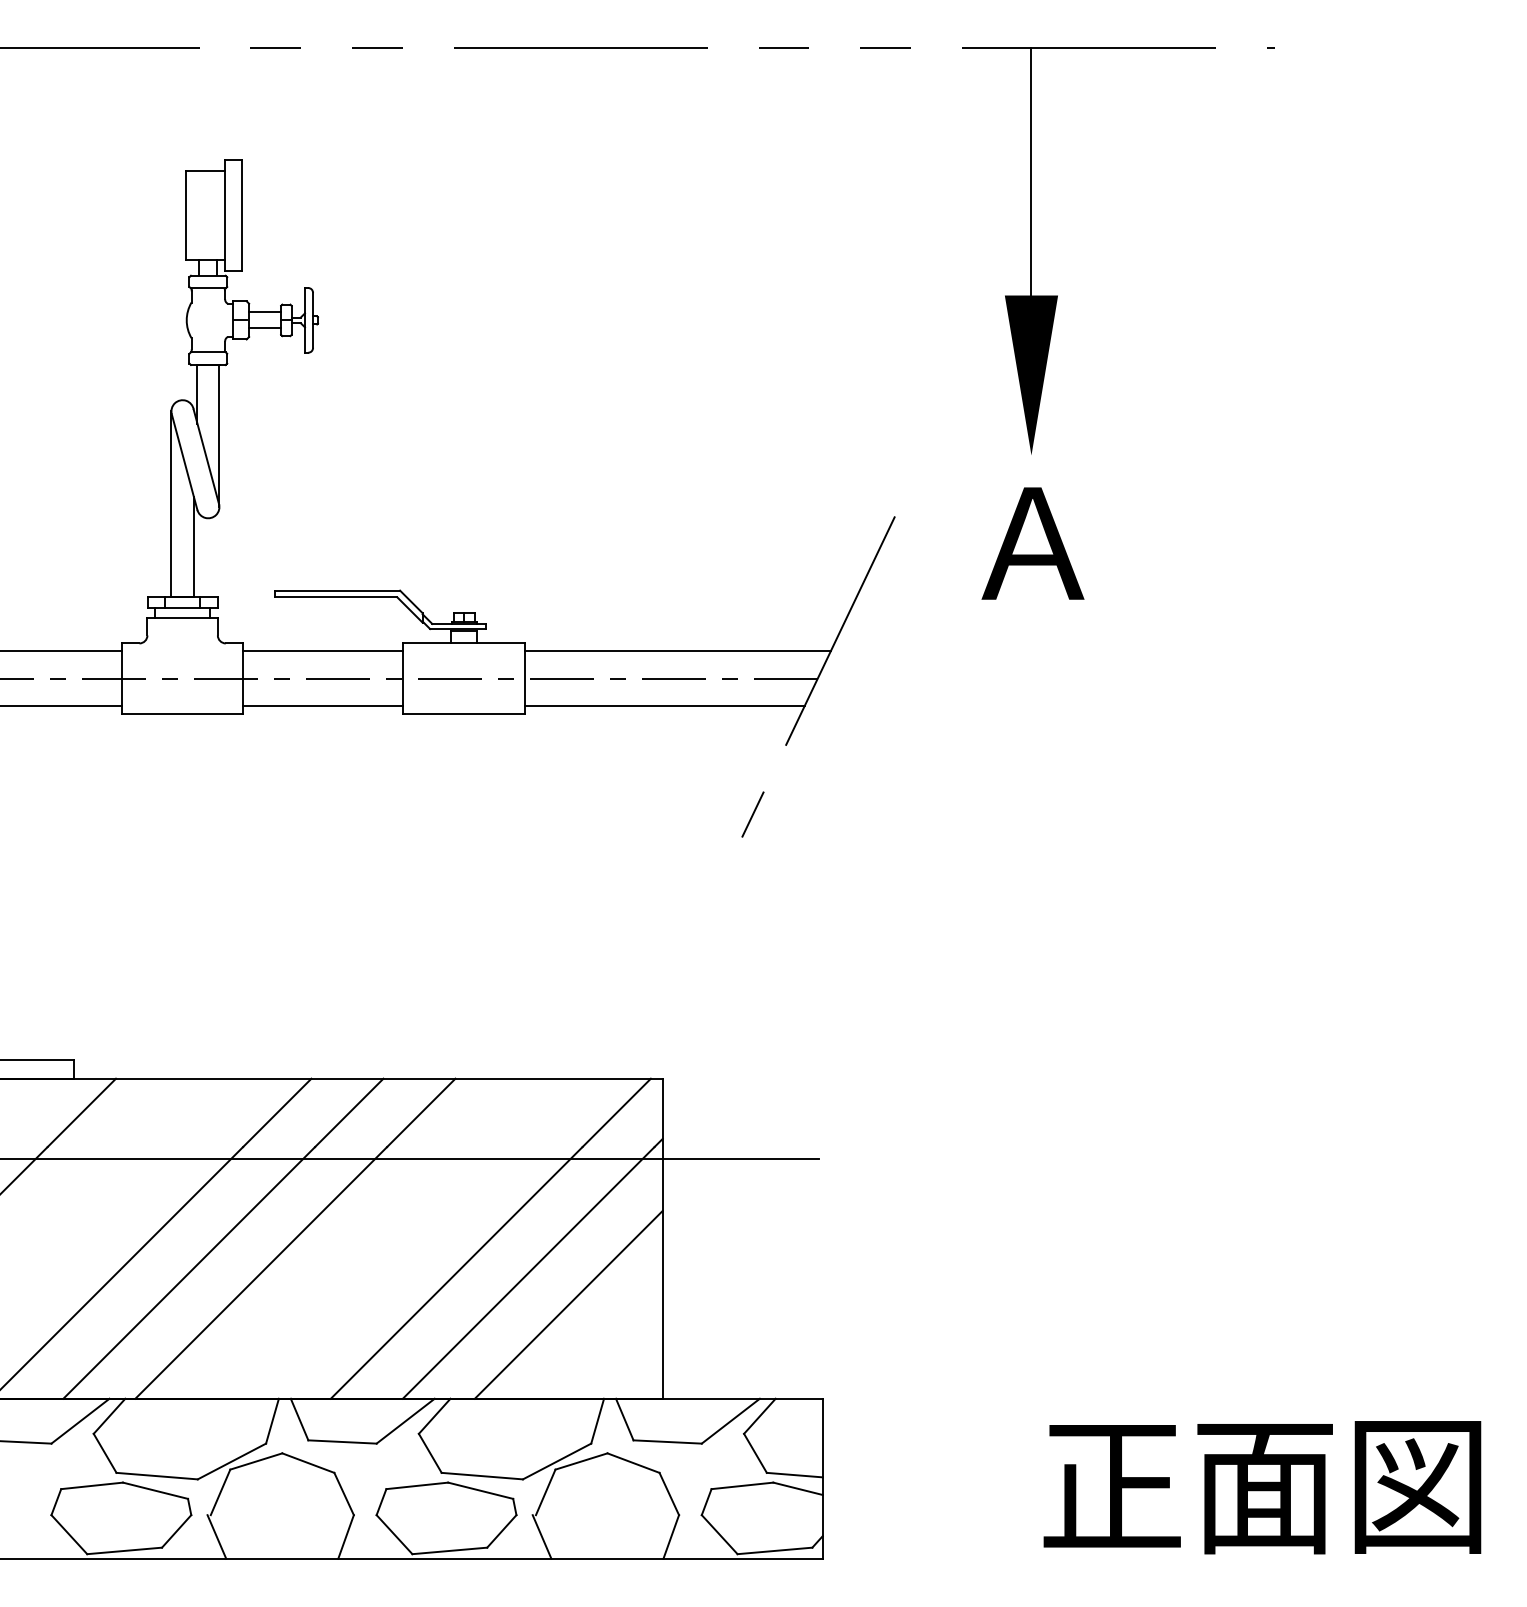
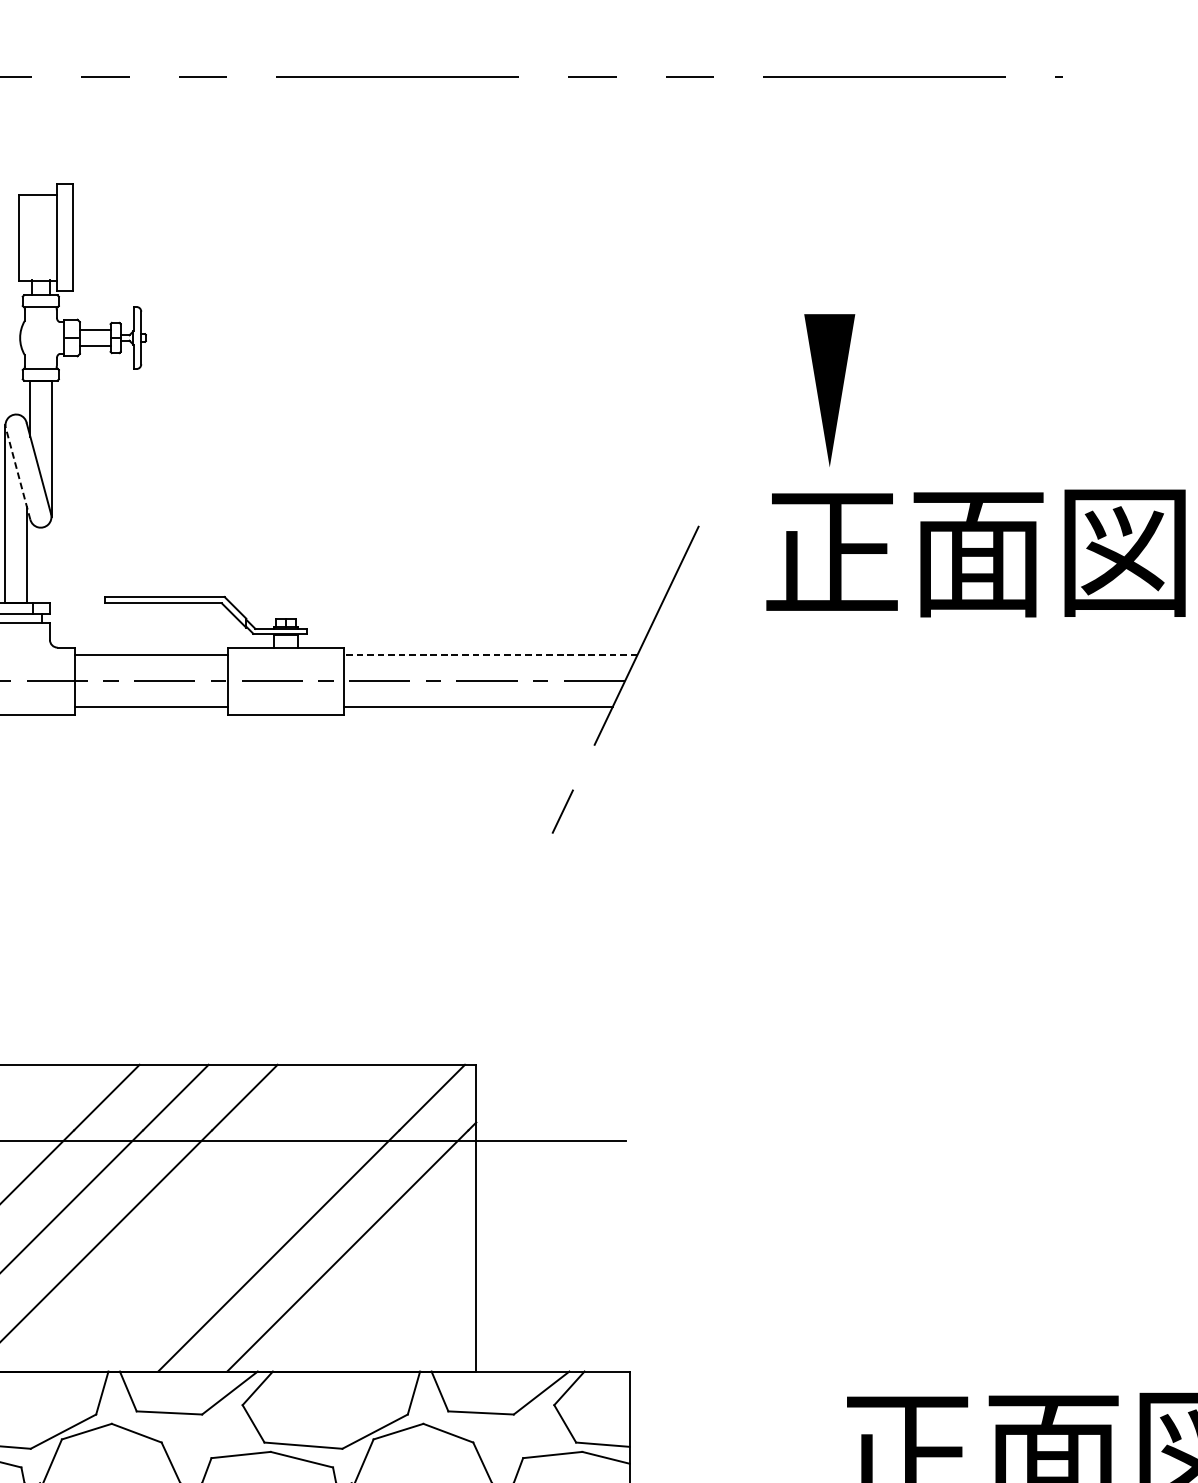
line: (1031, 171) -> (829, 195), removed
line: (184, 462) -> (18, 474), solid -> dashed
text: (1183, 544) -> (975, 552), Ａ -> 正面図
line: (677, 651) -> (490, 655), solid -> dashed
line: (568, 1304) -> (386, 1281), removed

